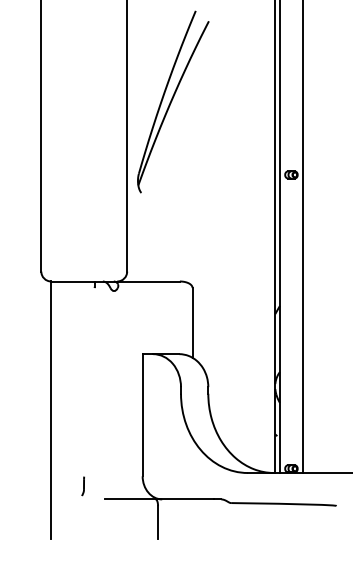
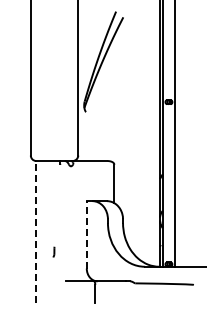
line: (51, 409) -> (36, 231), solid -> dashed
line: (142, 414) -> (86, 234), solid -> dashed
part: (82, 485) -> (53, 251), moved

